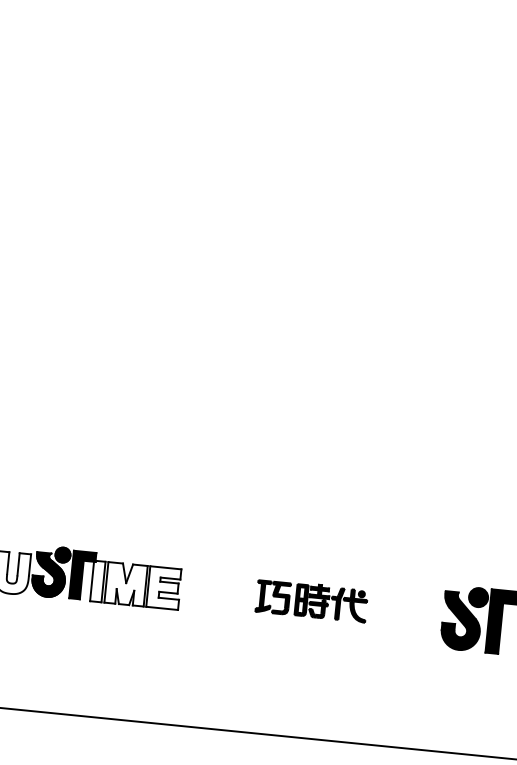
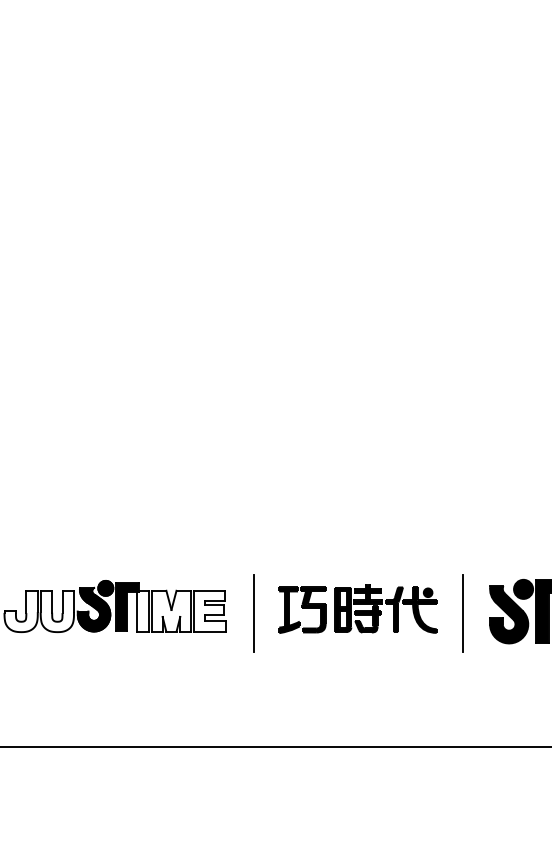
line: (207, 594) -> (253, 613), added
part: (311, 600) -> (357, 608), size x1.43
line: (416, 615) -> (463, 613), added

